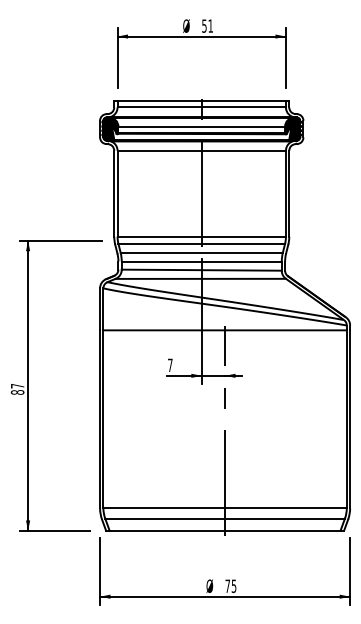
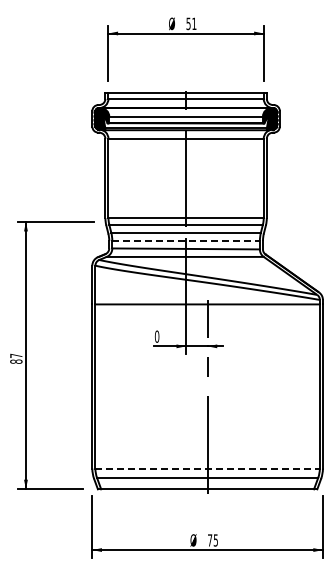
line: (202, 262) -> (186, 241), solid -> dashed
text: (169, 365) -> (156, 336), 7 -> 0
line: (226, 508) -> (208, 468), solid -> dashed

